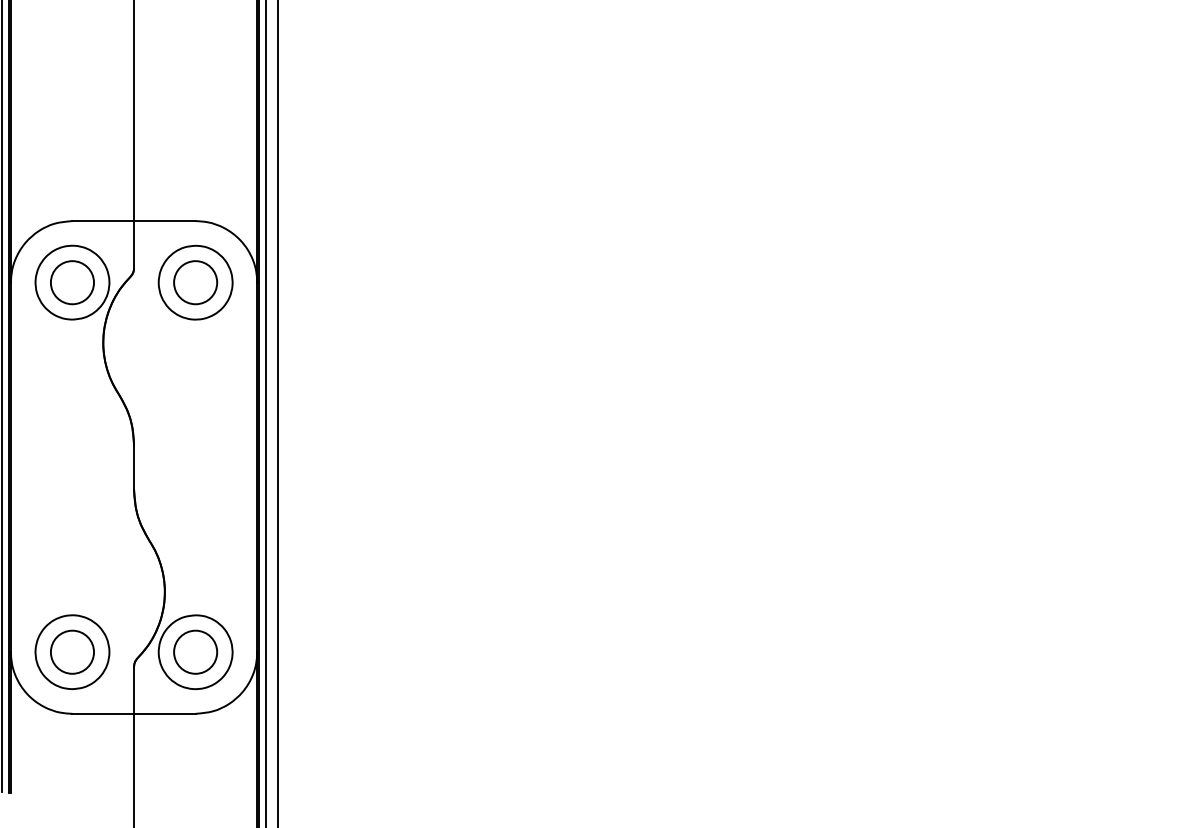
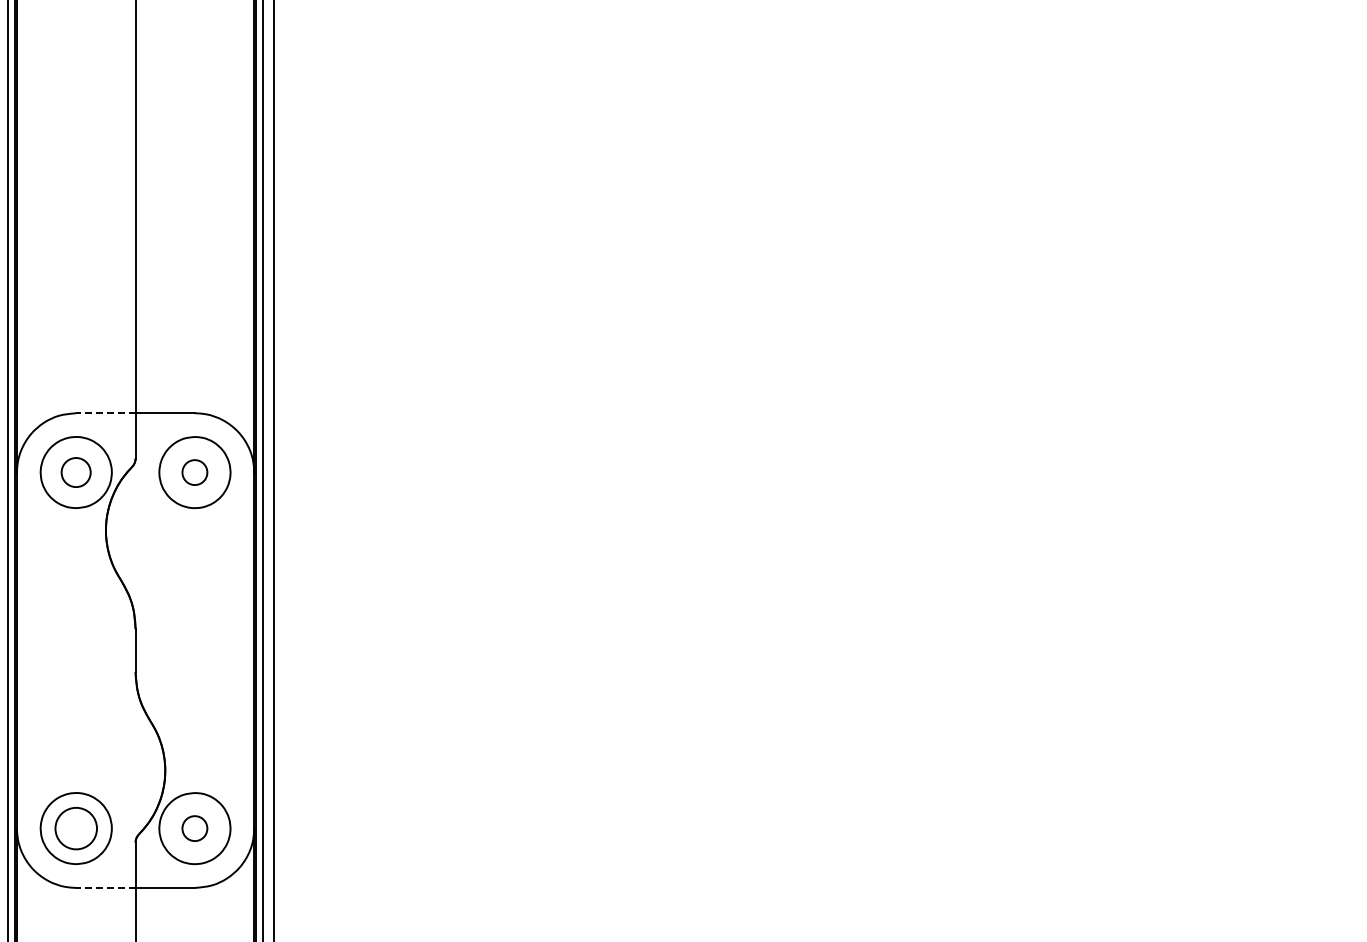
line: (102, 221) -> (105, 413), solid -> dashed
circle: (71, 282) -> (75, 472), size x0.7
circle: (195, 282) -> (194, 472), size x0.6
circle: (195, 652) -> (194, 828), size x0.6
line: (102, 713) -> (105, 887), solid -> dashed

